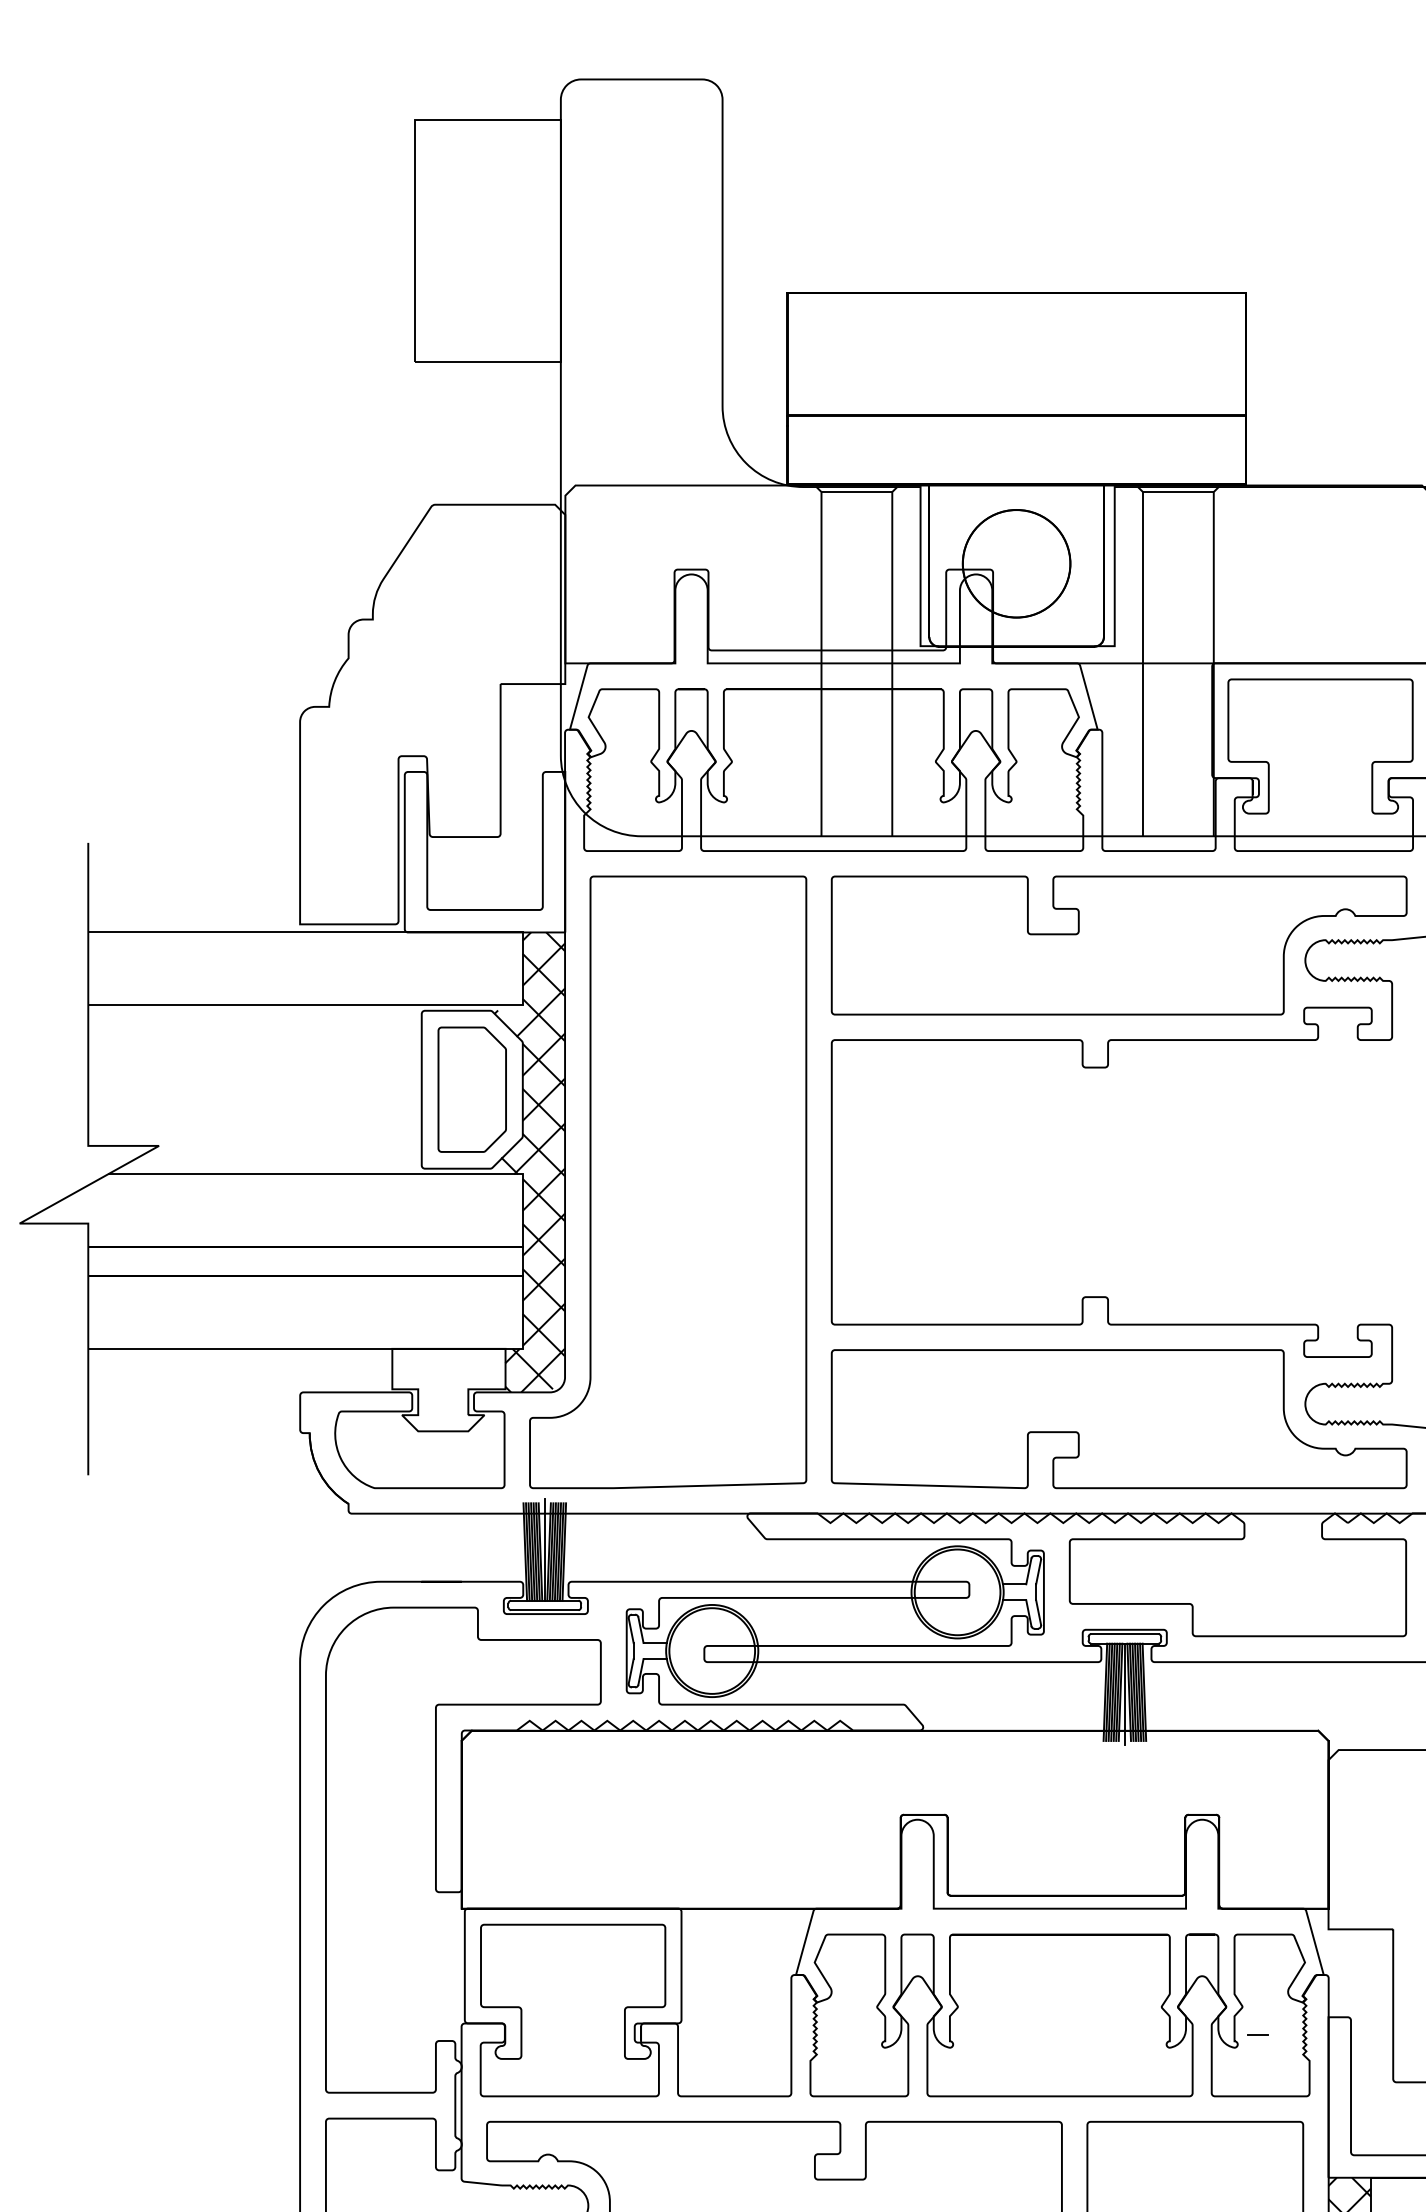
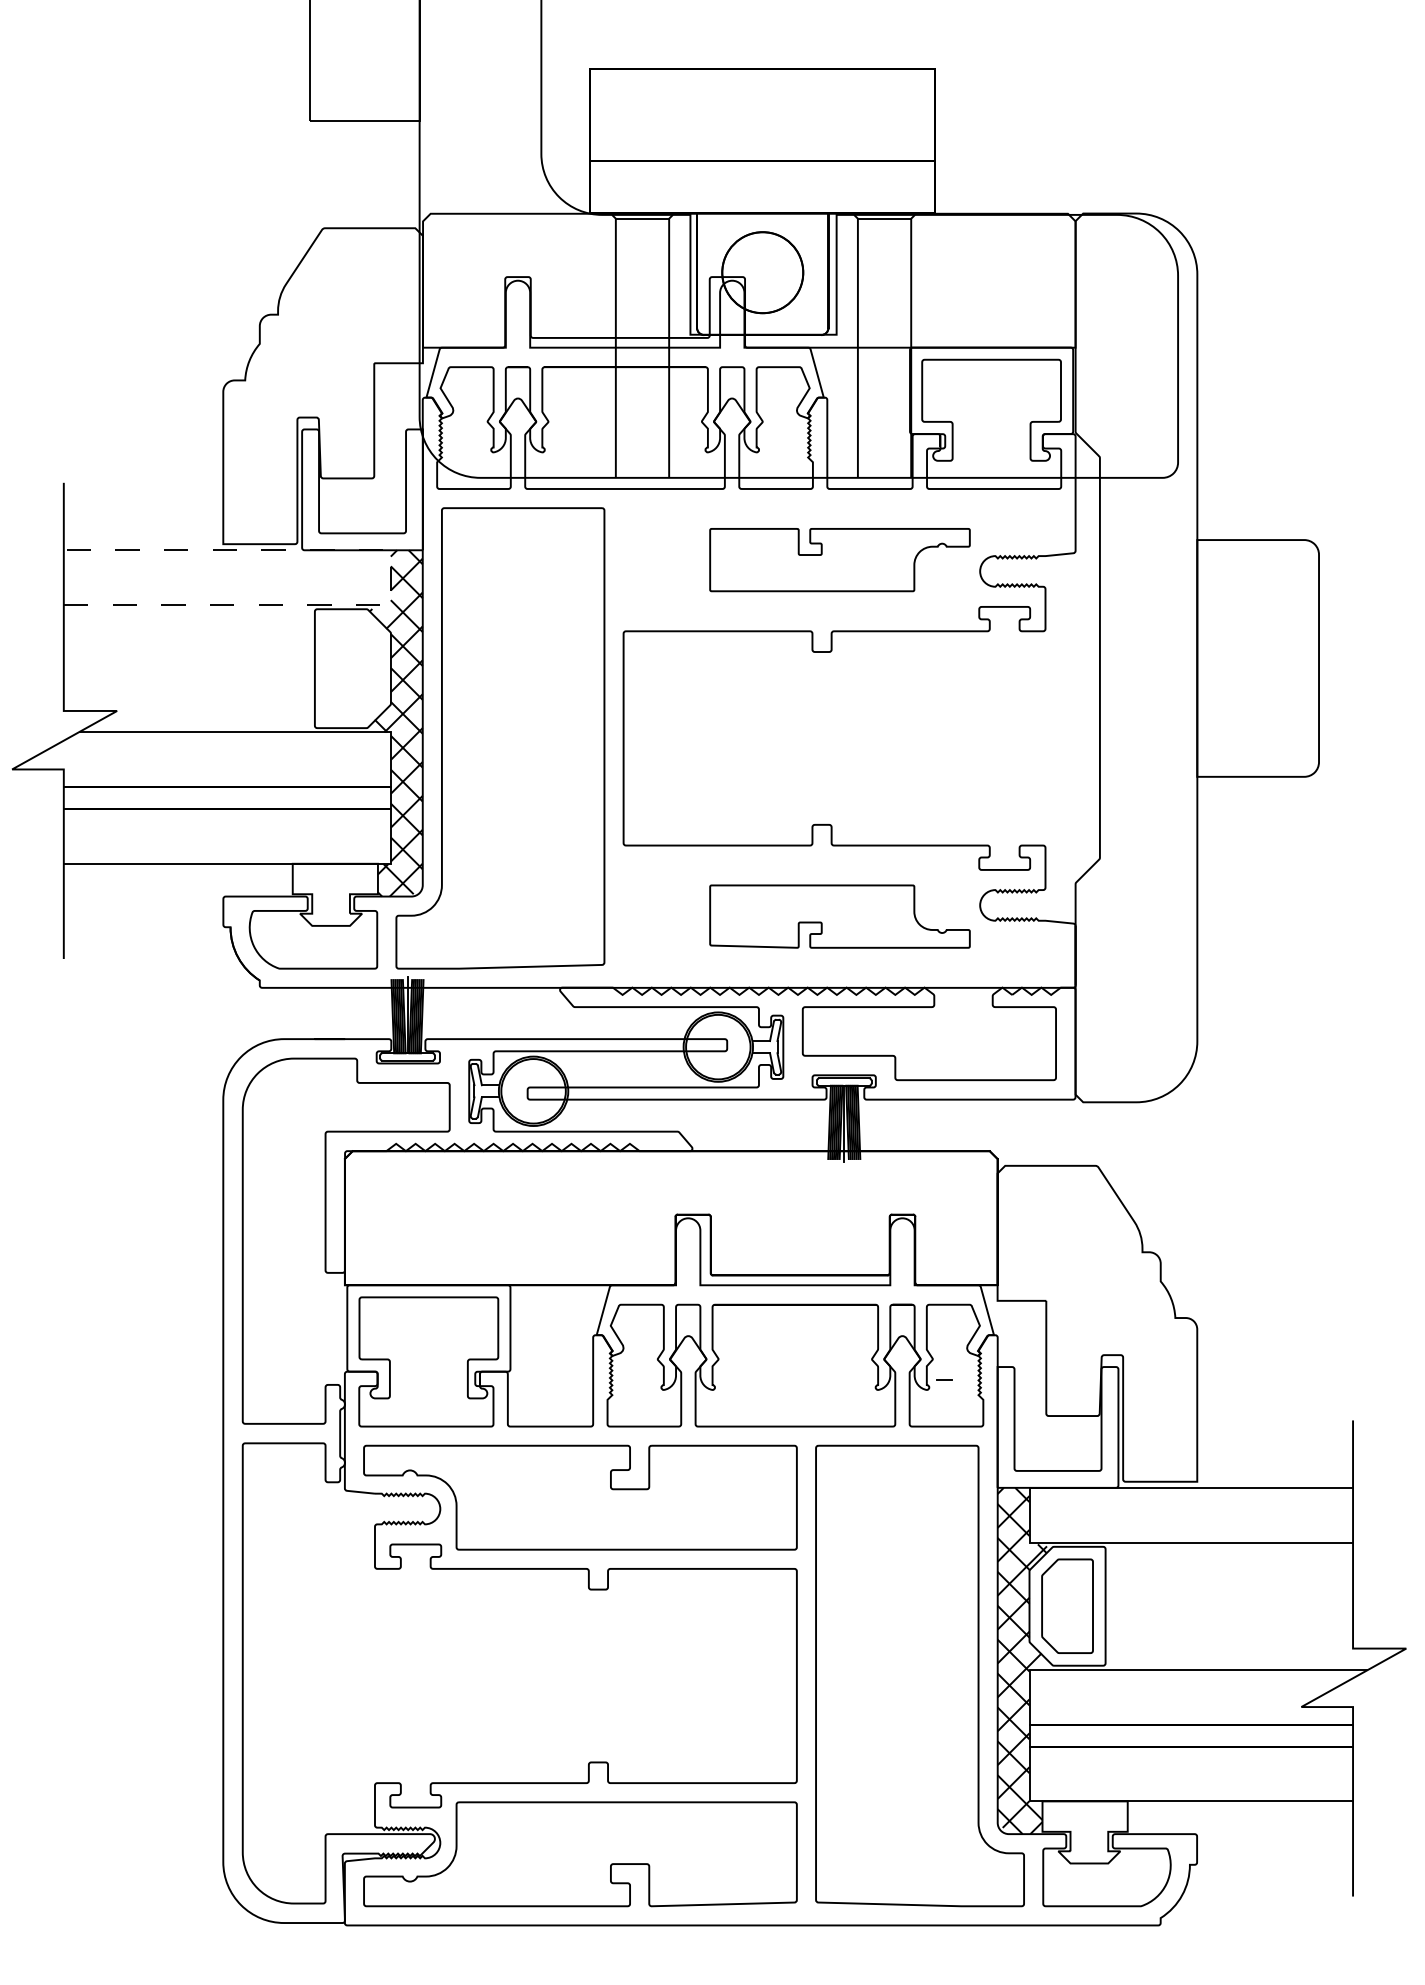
part: (1118, 944) -> (839, 559), size x0.6
line: (522, 968) -> (390, 577), solid -> dashed
part: (471, 1089) -> (352, 668), removed
part: (1118, 1418) -> (839, 916), size x0.6

